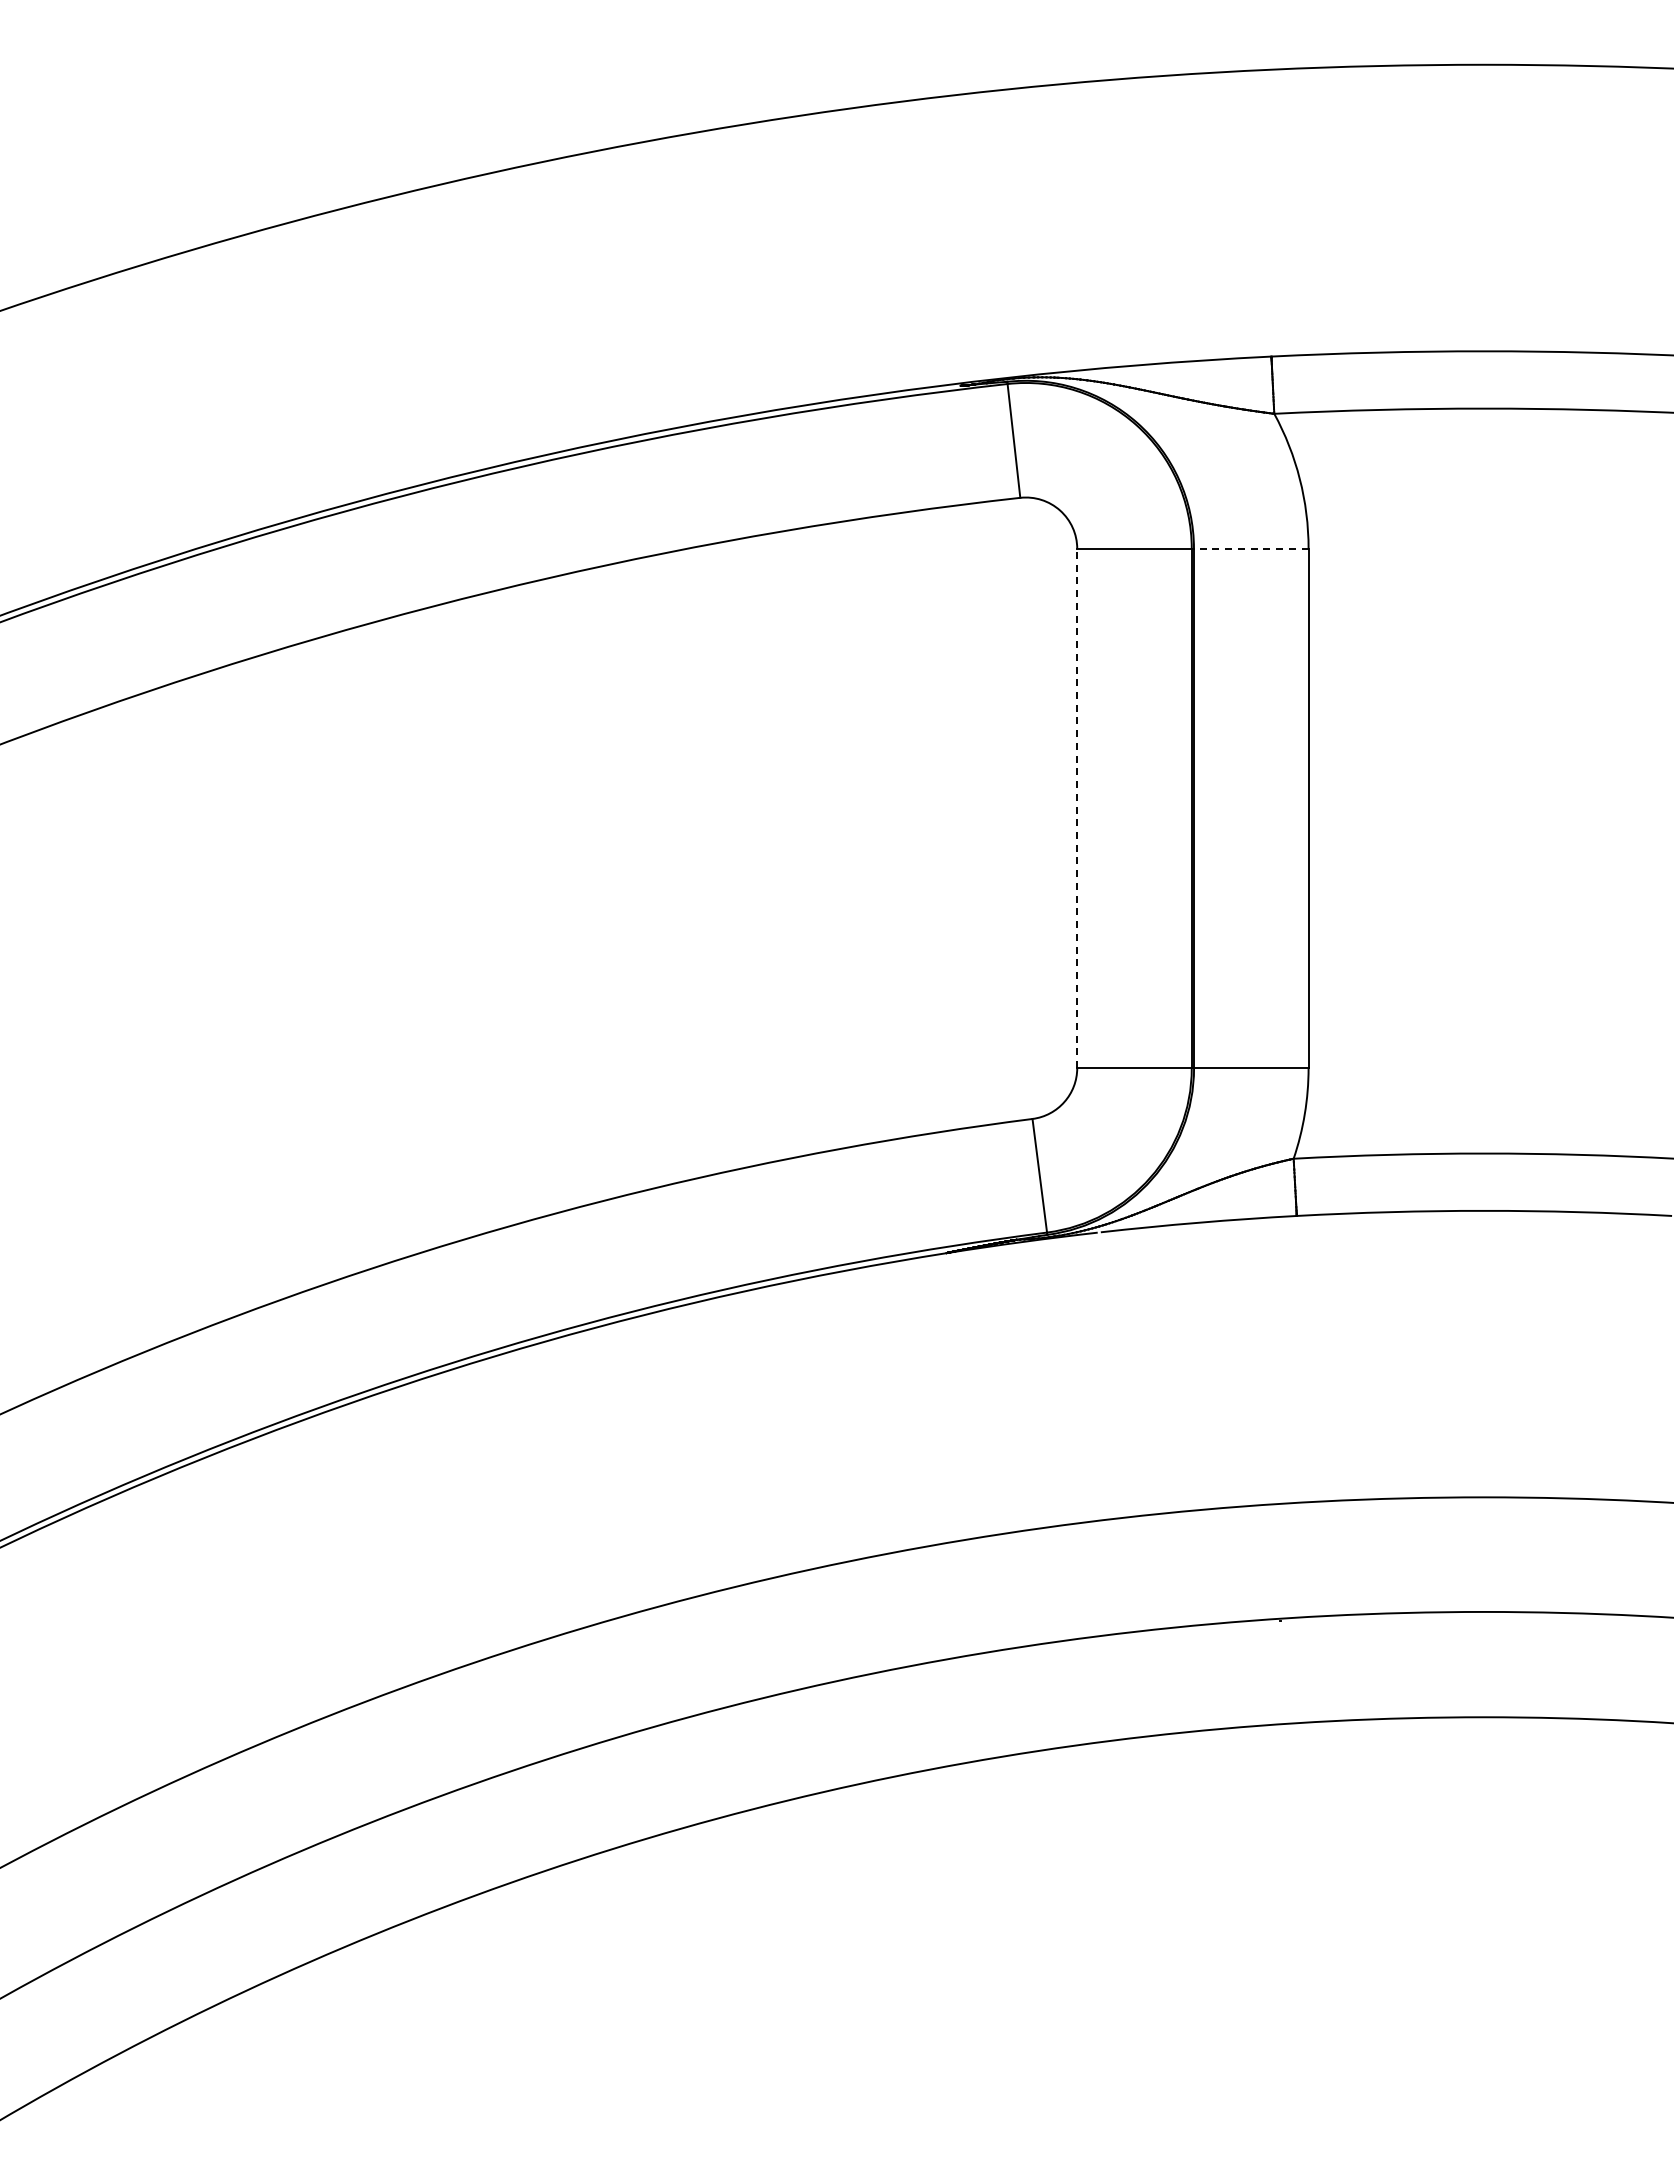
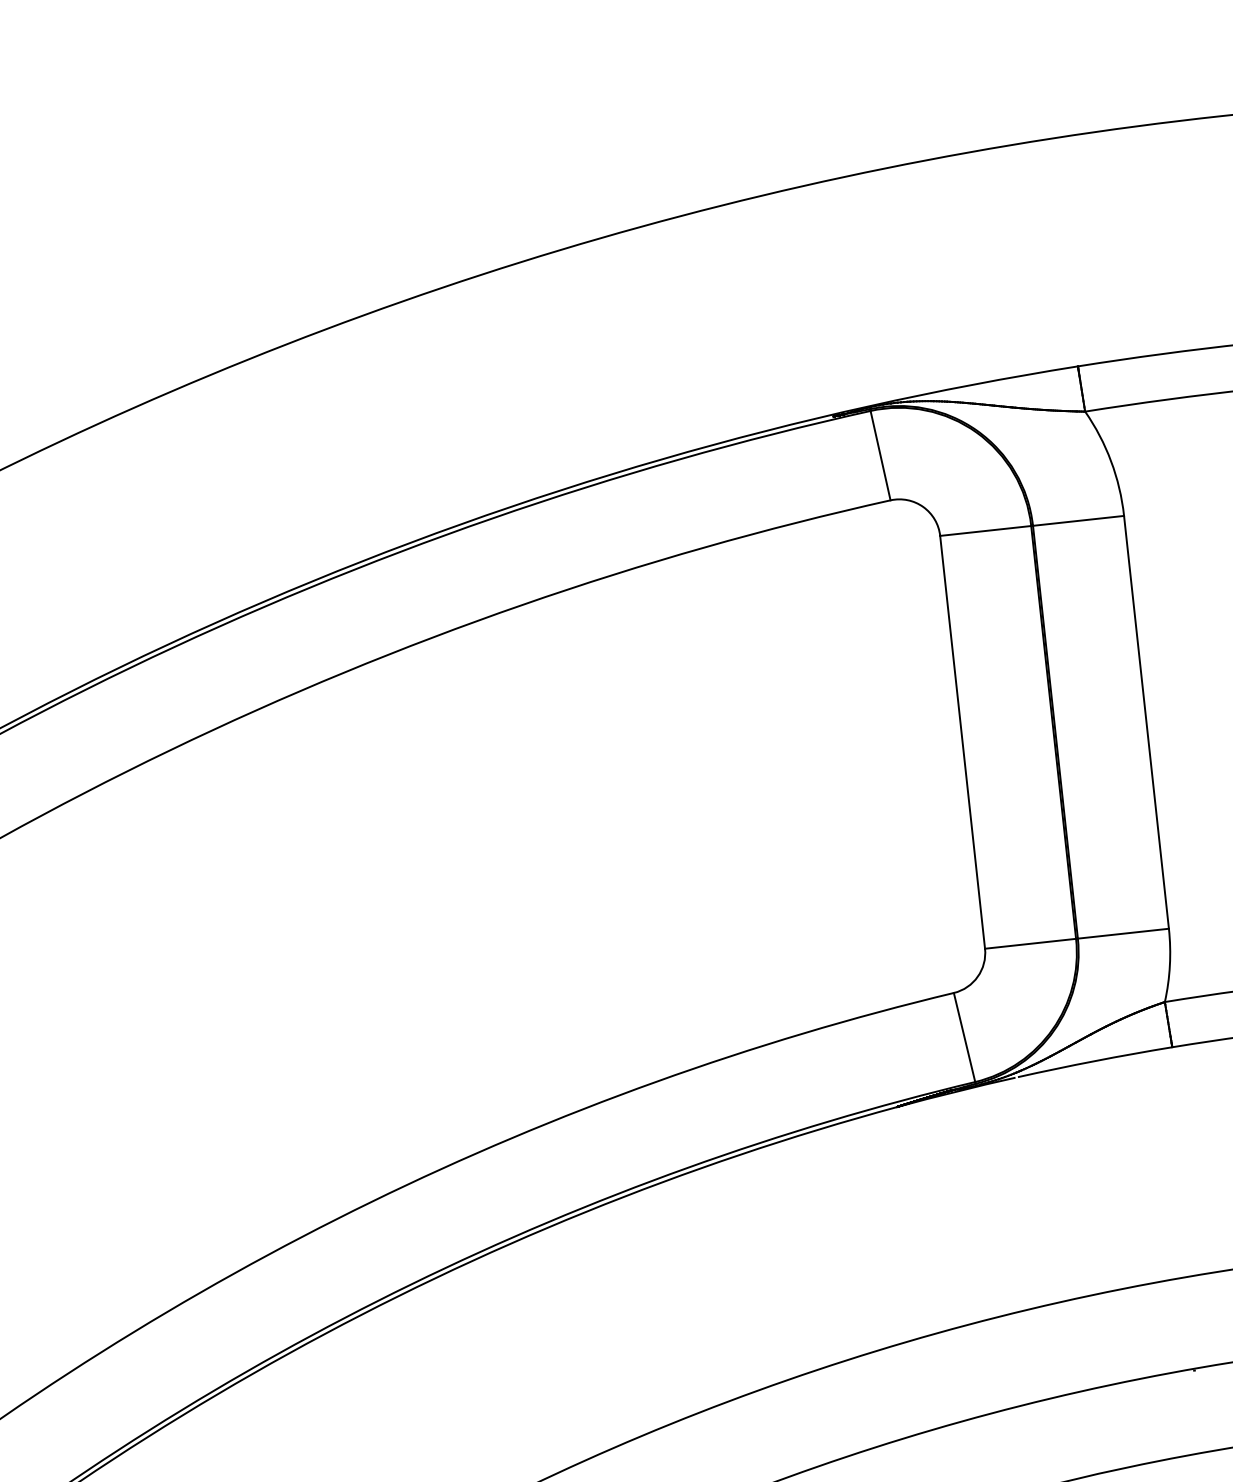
line: (1250, 548) -> (1077, 520), dashed -> solid
line: (1077, 808) -> (962, 742), dashed -> solid

